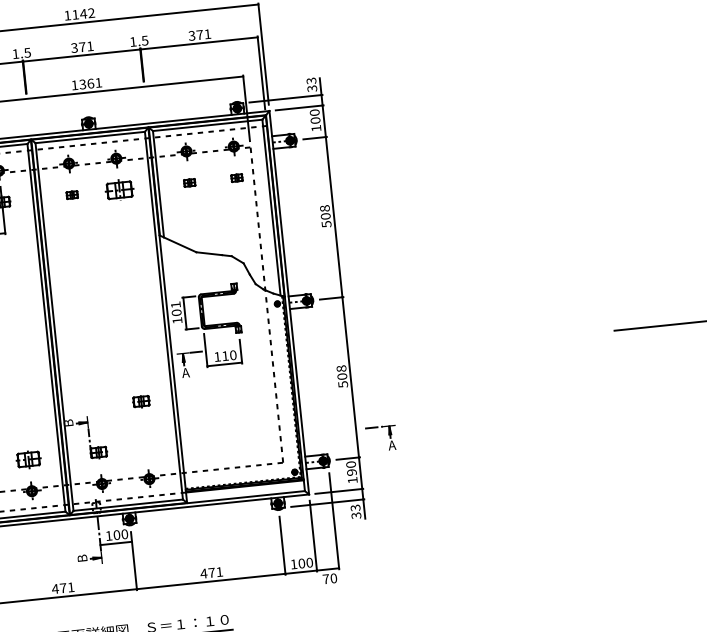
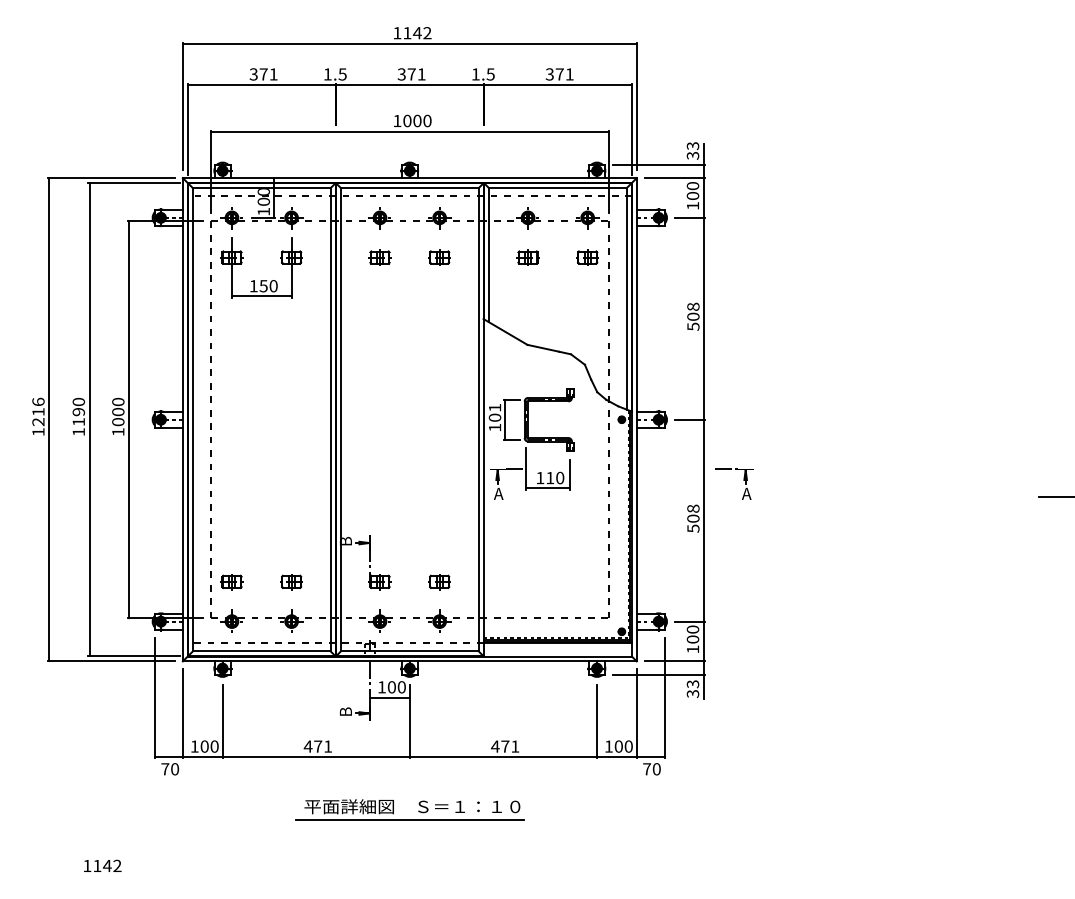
text: (90, 83) -> (417, 120), 1361 -> 1000
part: (236, 178) -> (587, 257), size x1.43
part: (189, 182) -> (527, 257), size x1.43
part: (119, 190) -> (439, 257), size x0.62
part: (71, 195) -> (379, 257), size x1.43
part: (141, 402) -> (439, 582), moved
part: (388, 435) -> (743, 480), moved
part: (28, 460) -> (291, 582), size x0.71
text: (352, 472) -> (693, 639), 190 -> 100

